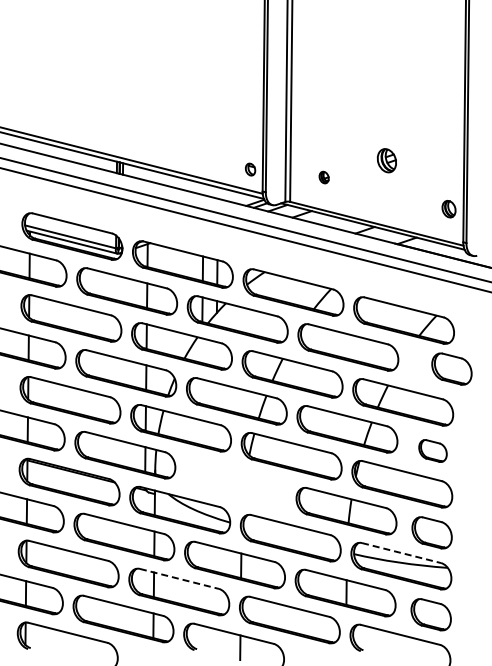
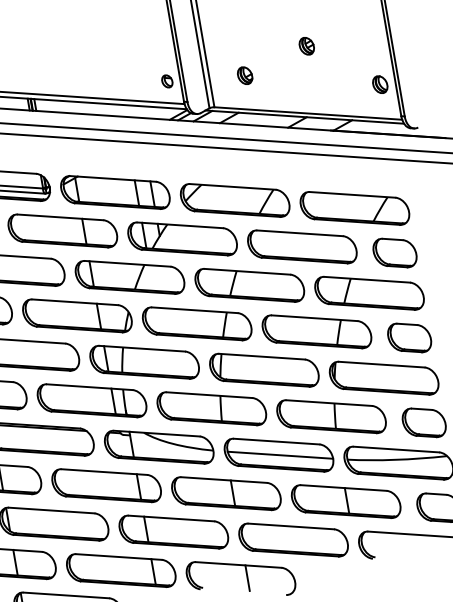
part: (386, 160) -> (306, 46), size x0.71
part: (323, 177) -> (244, 75), size x1.43
part: (451, 368) -> (394, 252), moved
part: (432, 450) -> (408, 337), size x1.43
part: (235, 483) -> (211, 409), added
line: (291, 538) -> (279, 455), added
line: (401, 553) -> (396, 450), dashed -> solid
line: (179, 578) -> (171, 518), dashed -> solid

